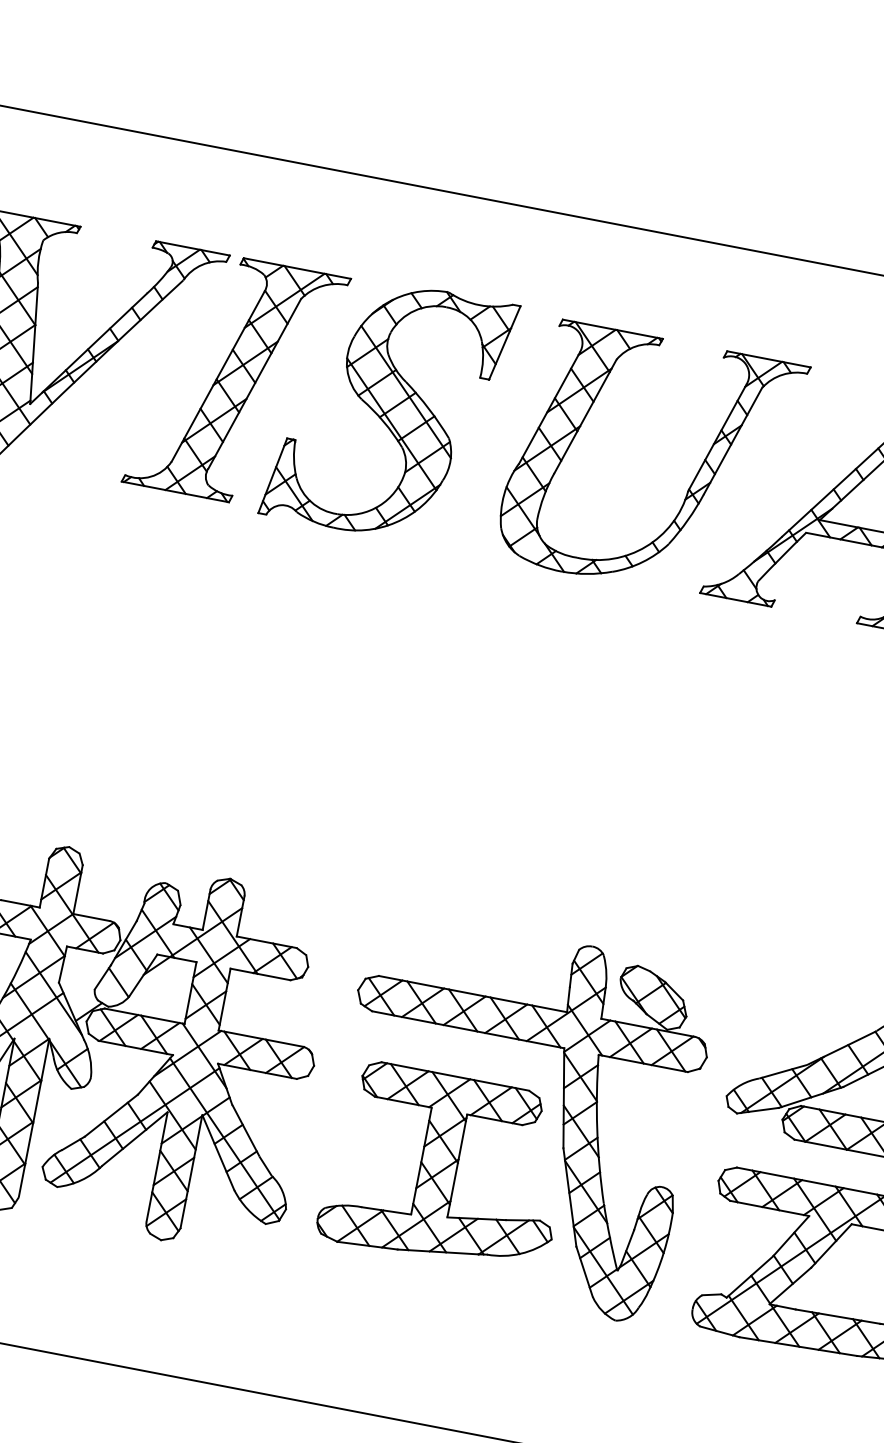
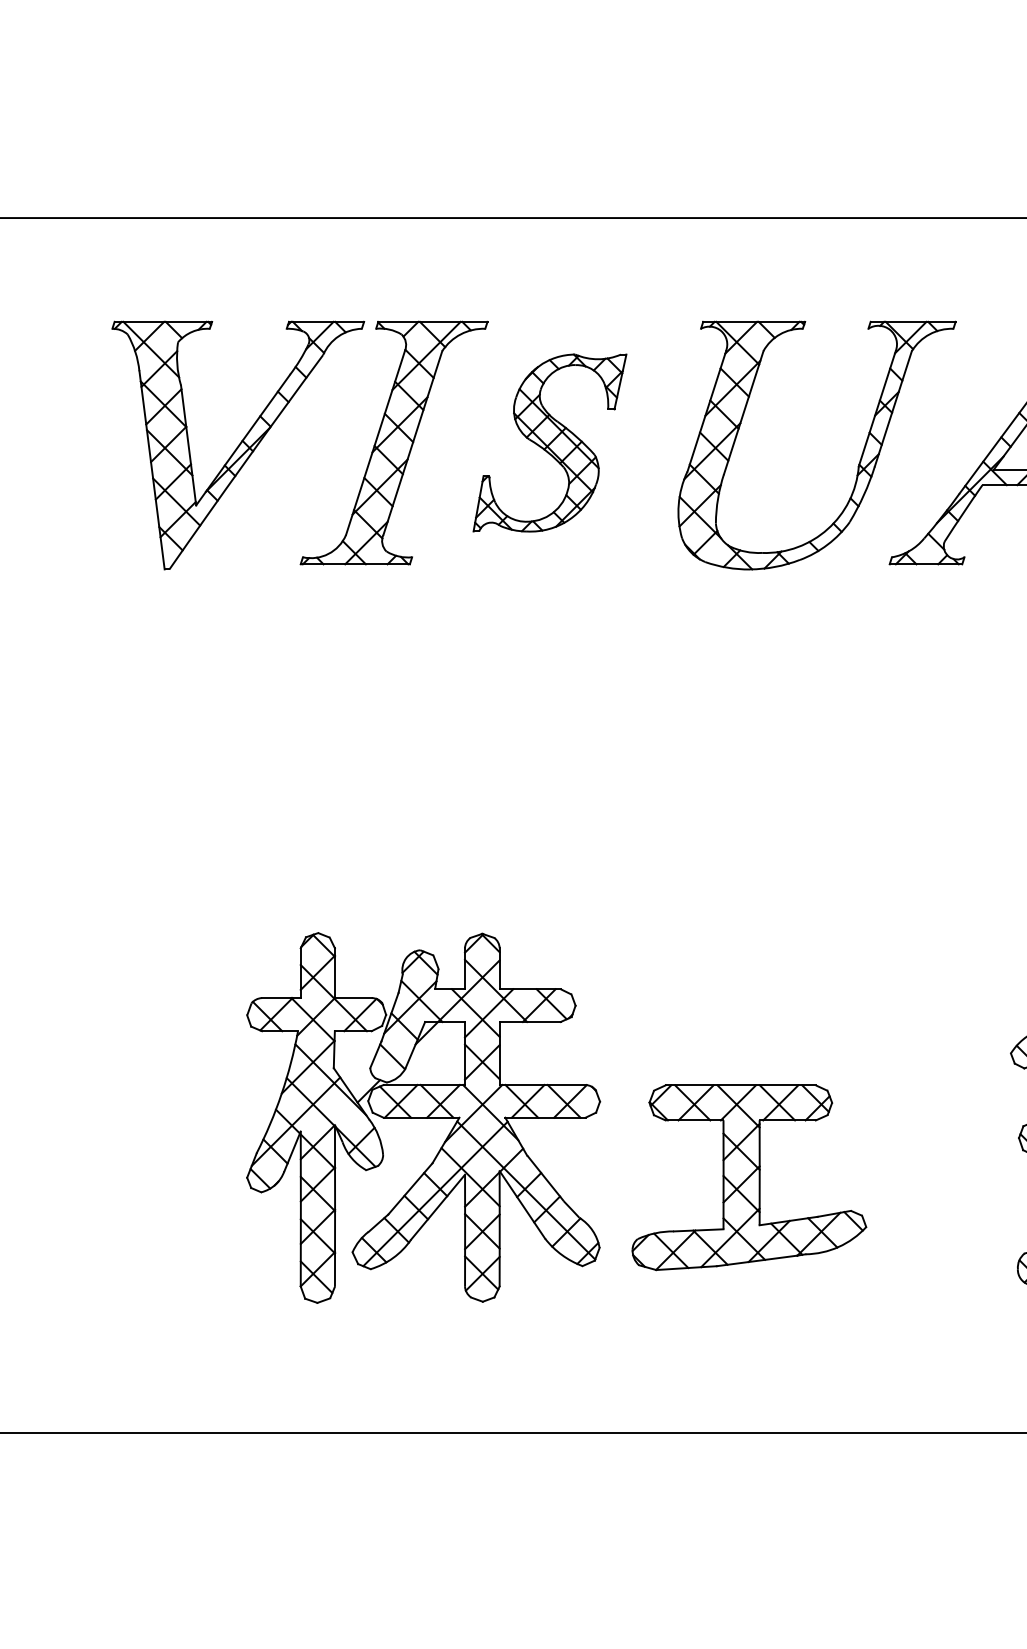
part: (389, 409) -> (549, 442), size x0.7
part: (562, 1116) -> (853, 1104), removed

